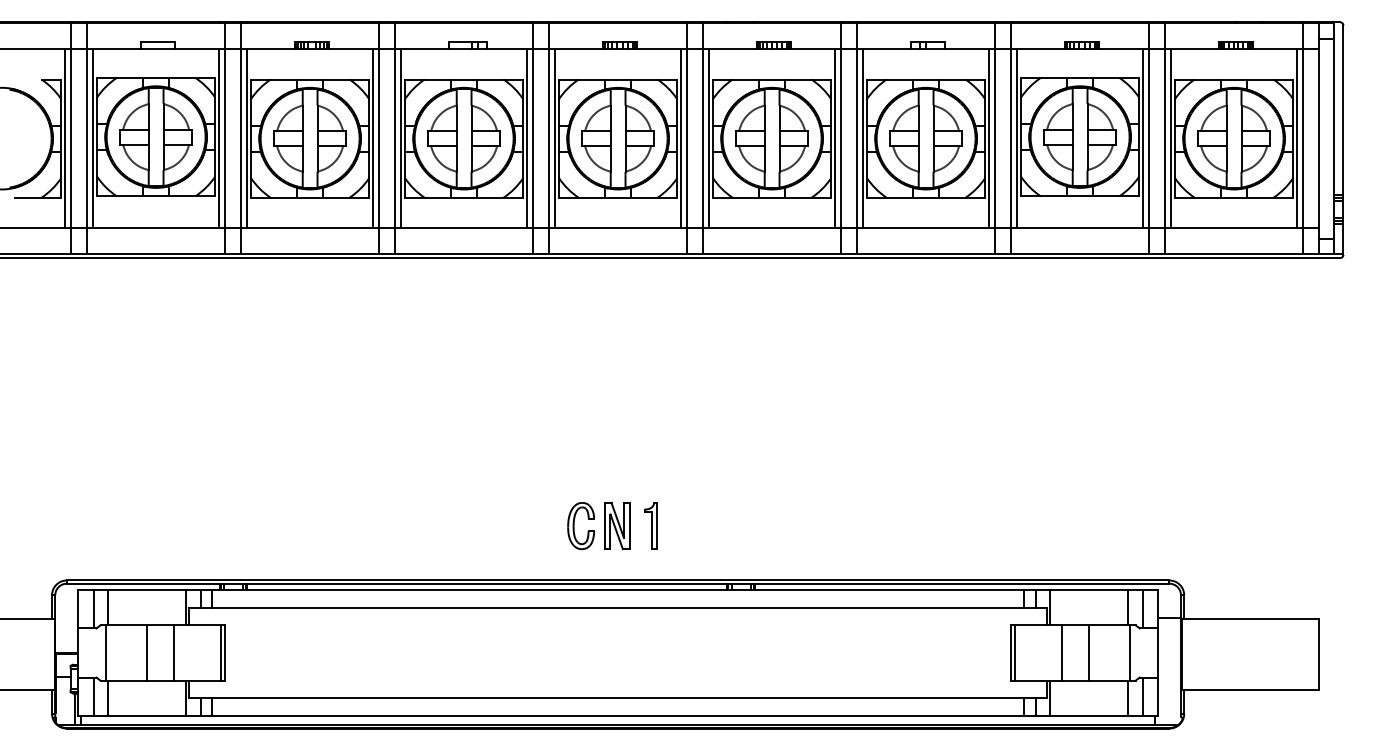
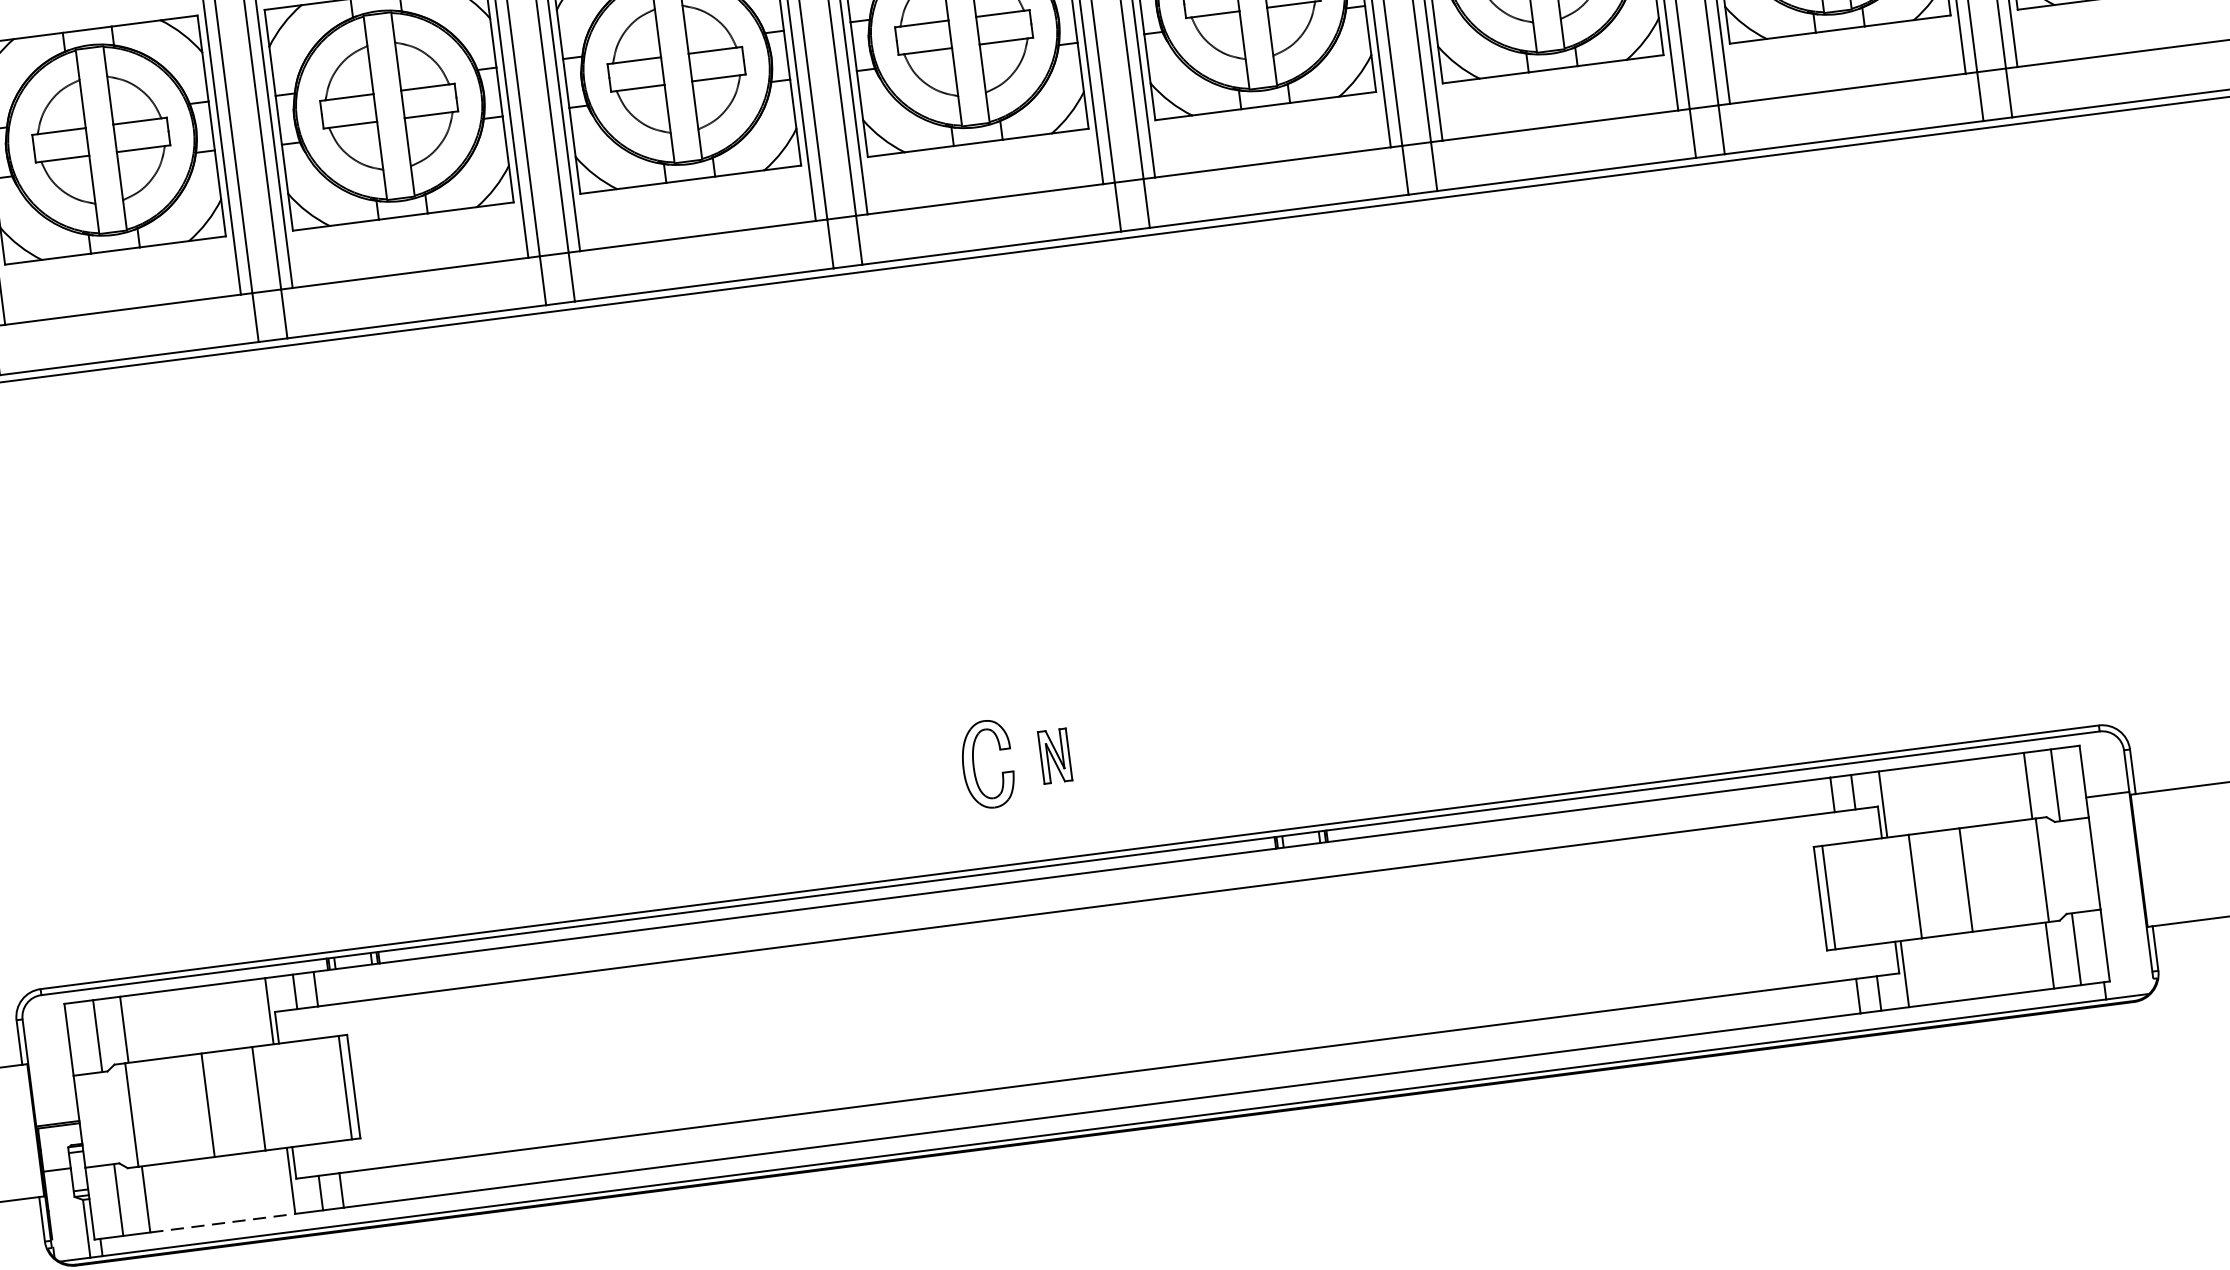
part: (650, 525) -> (1117, 746), removed
part: (617, 526) -> (1055, 756), size x0.6
line: (147, 716) -> (223, 1223), solid -> dashed

